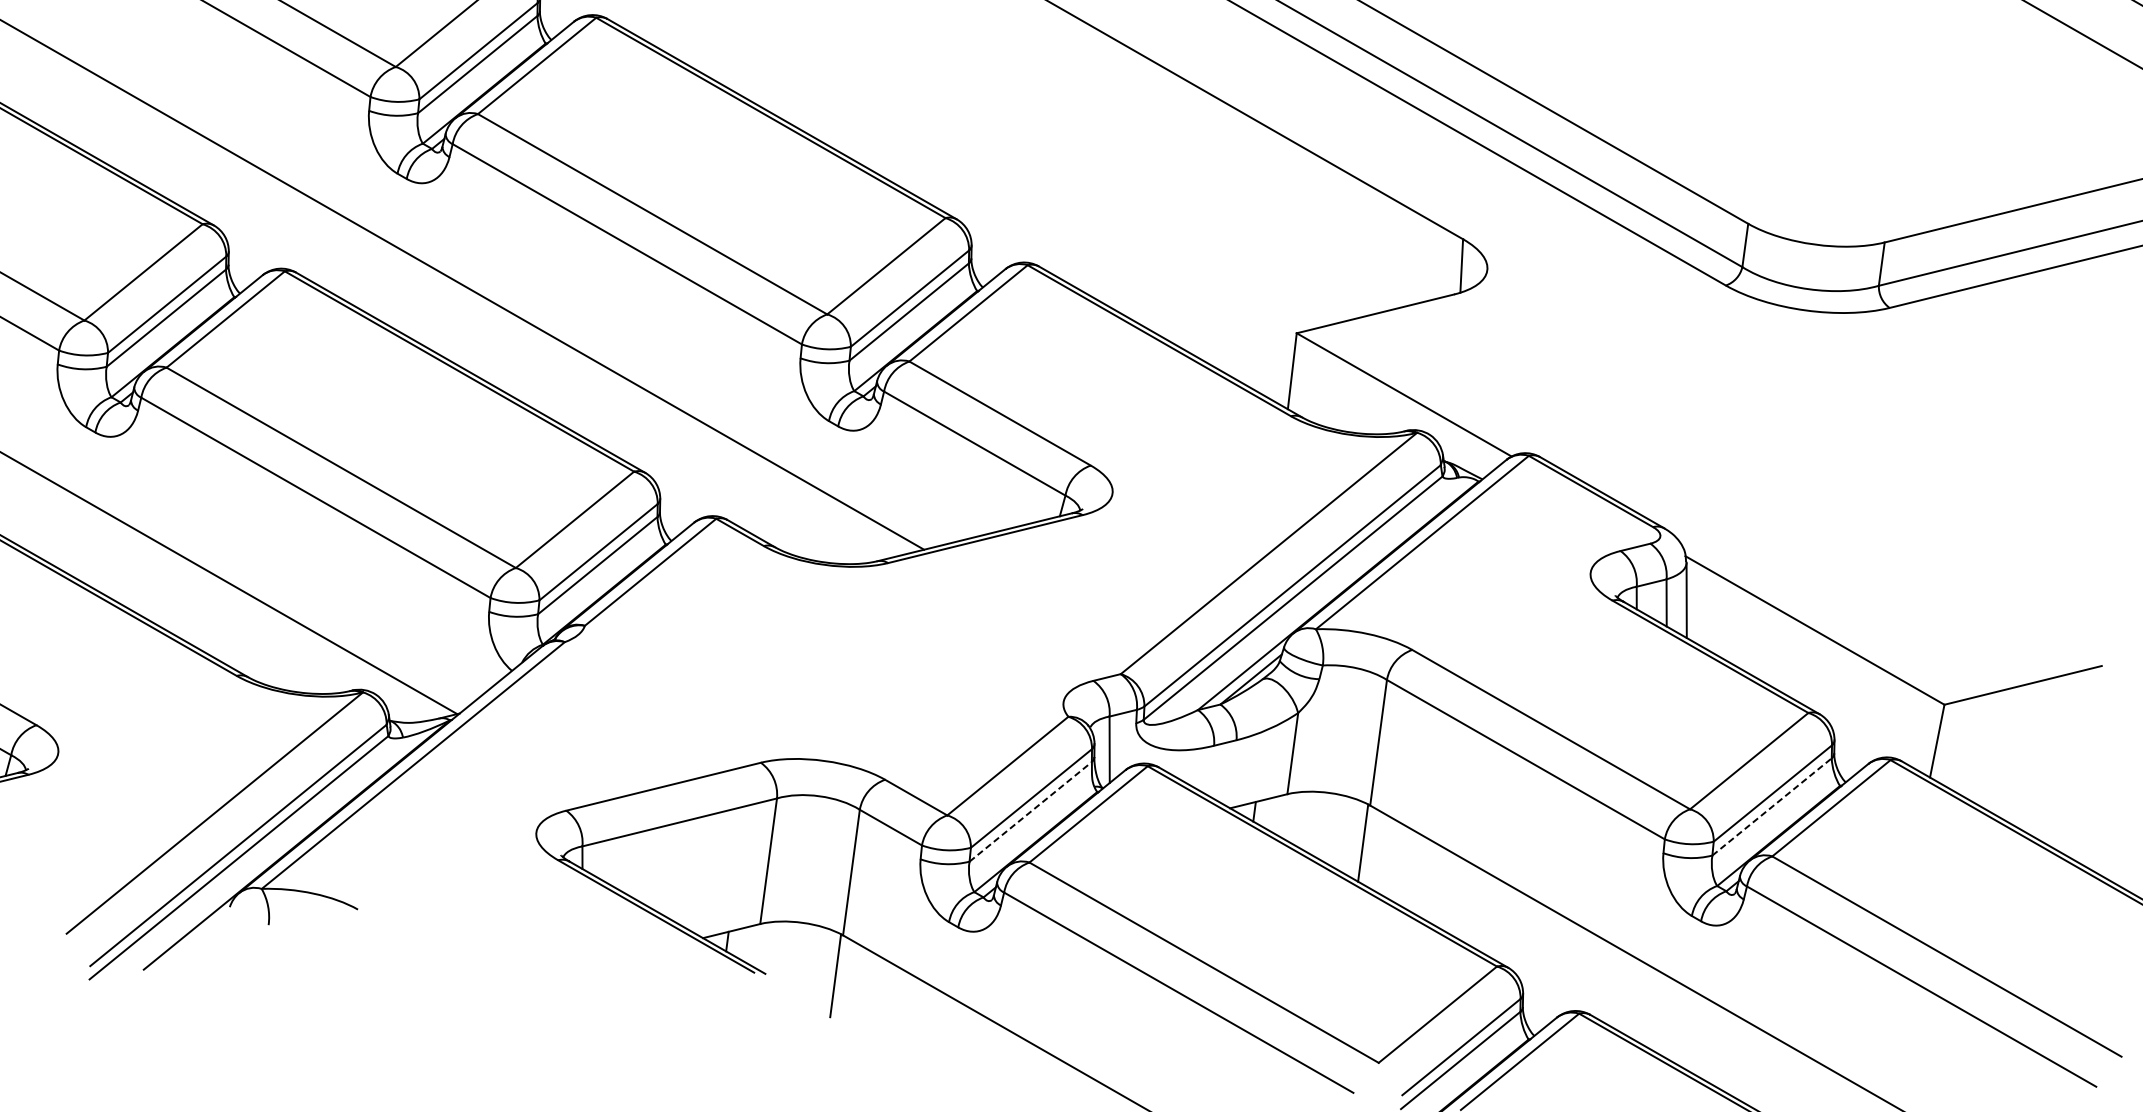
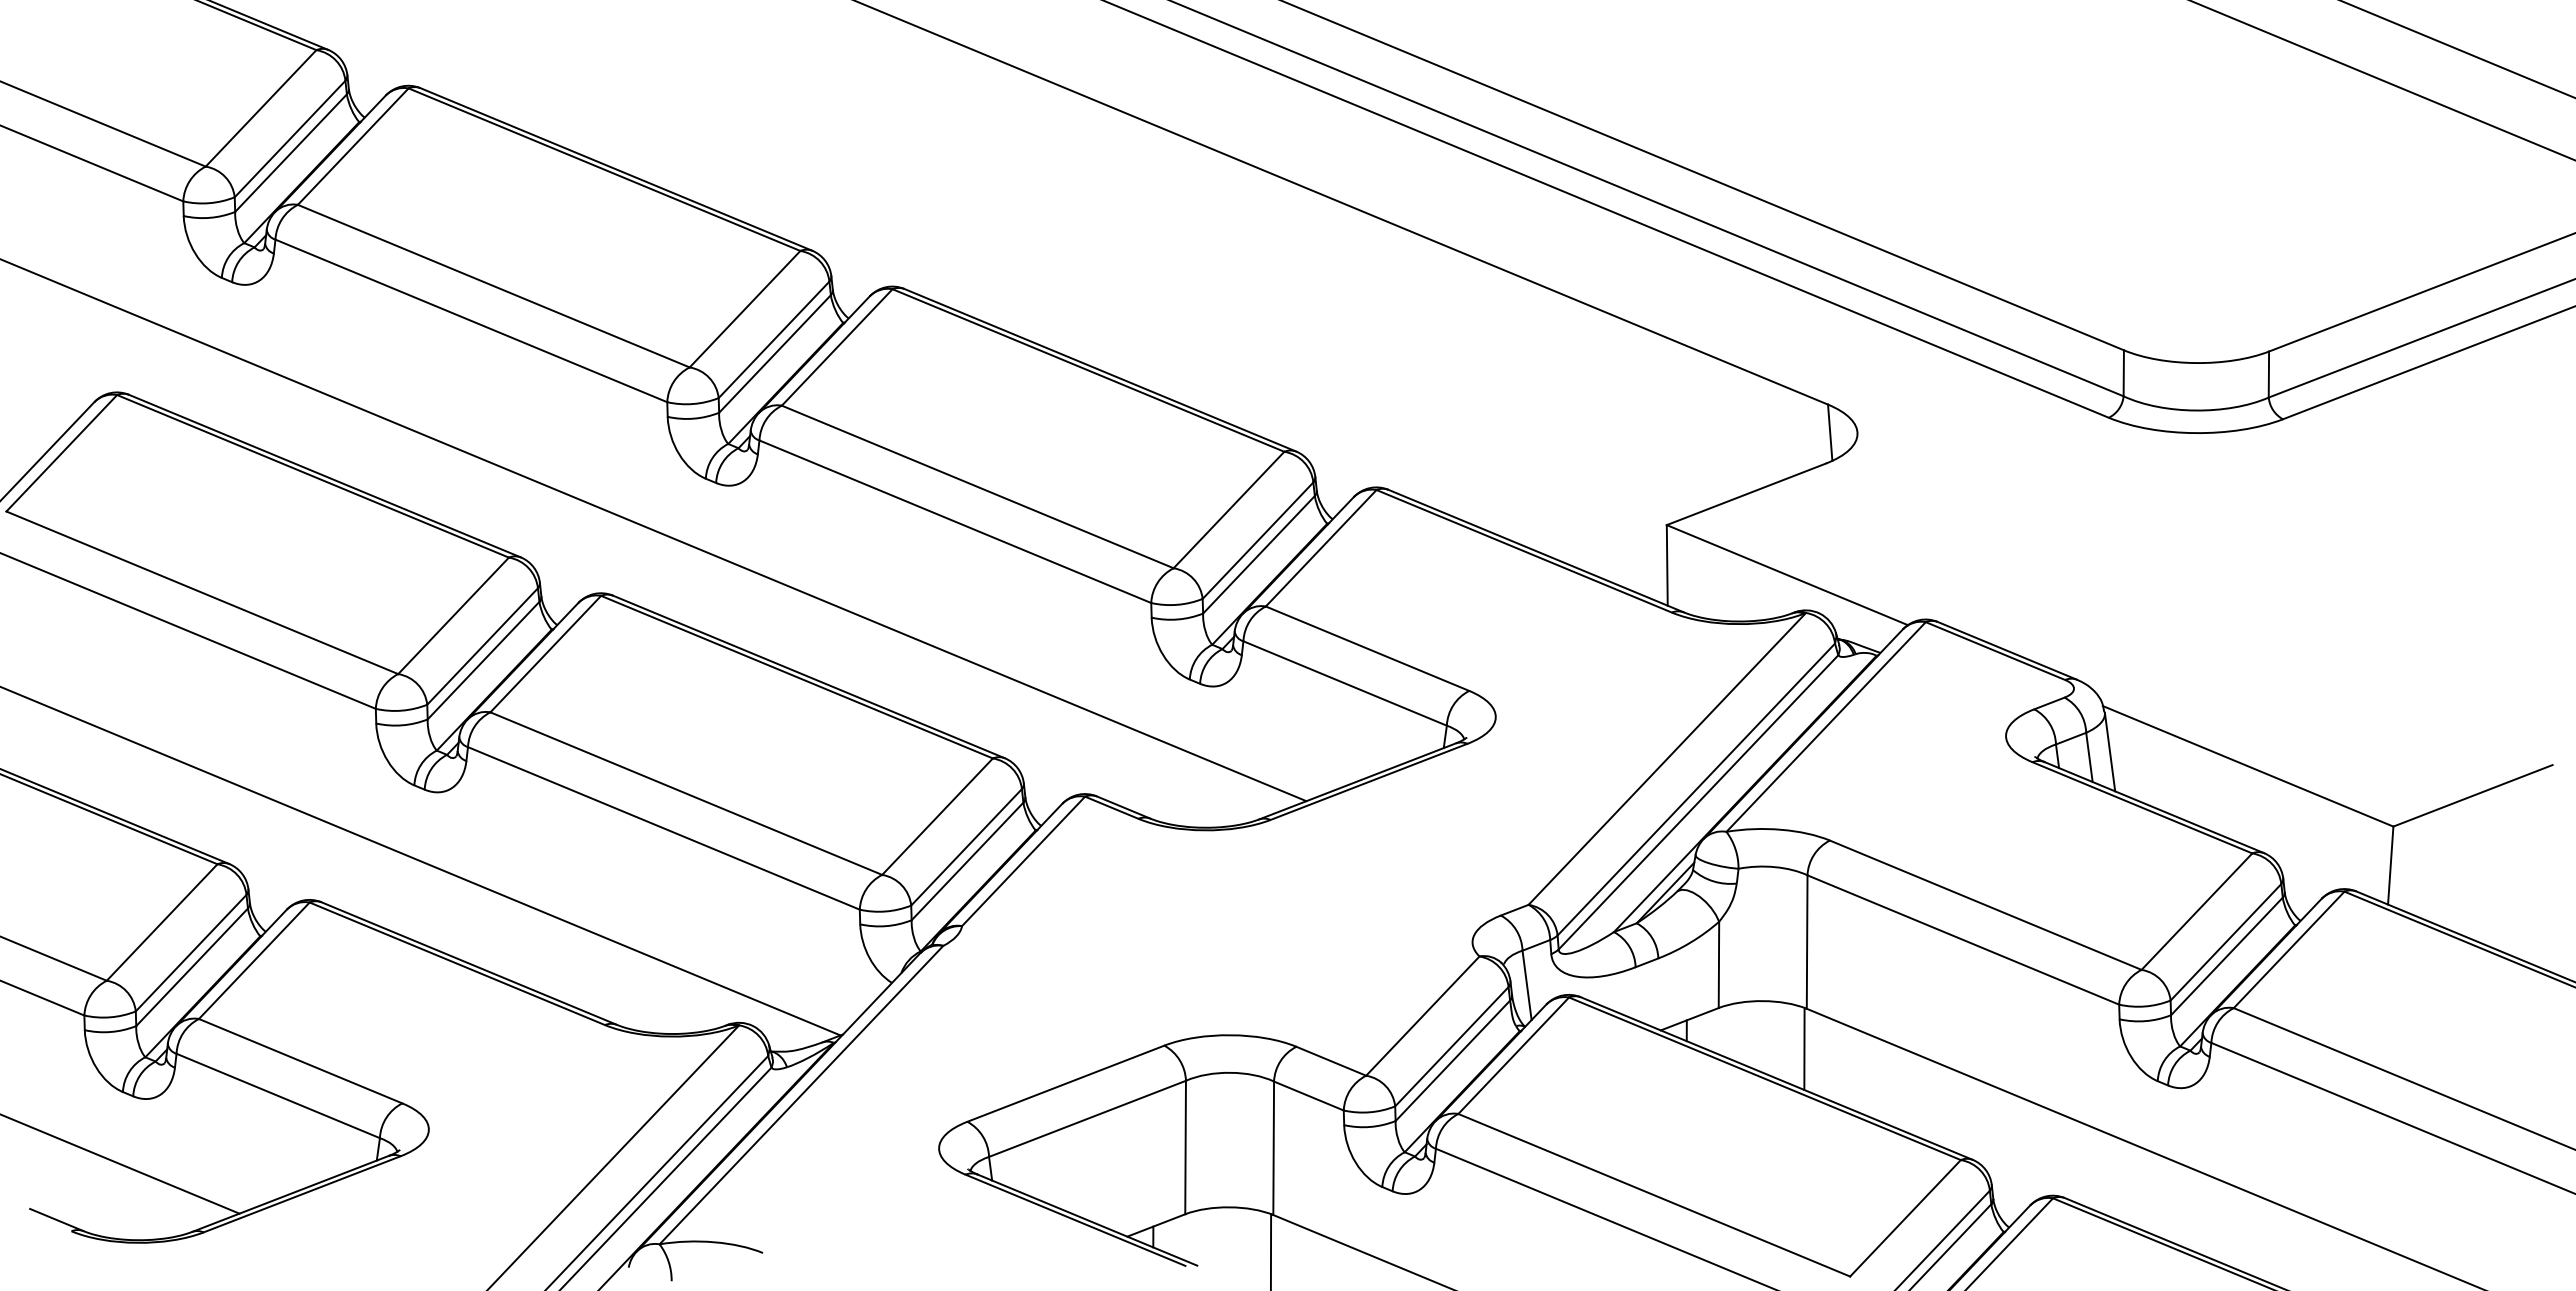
line: (1772, 807) -> (2227, 956), dashed -> solid
line: (1031, 811) -> (1453, 1060), dashed -> solid

